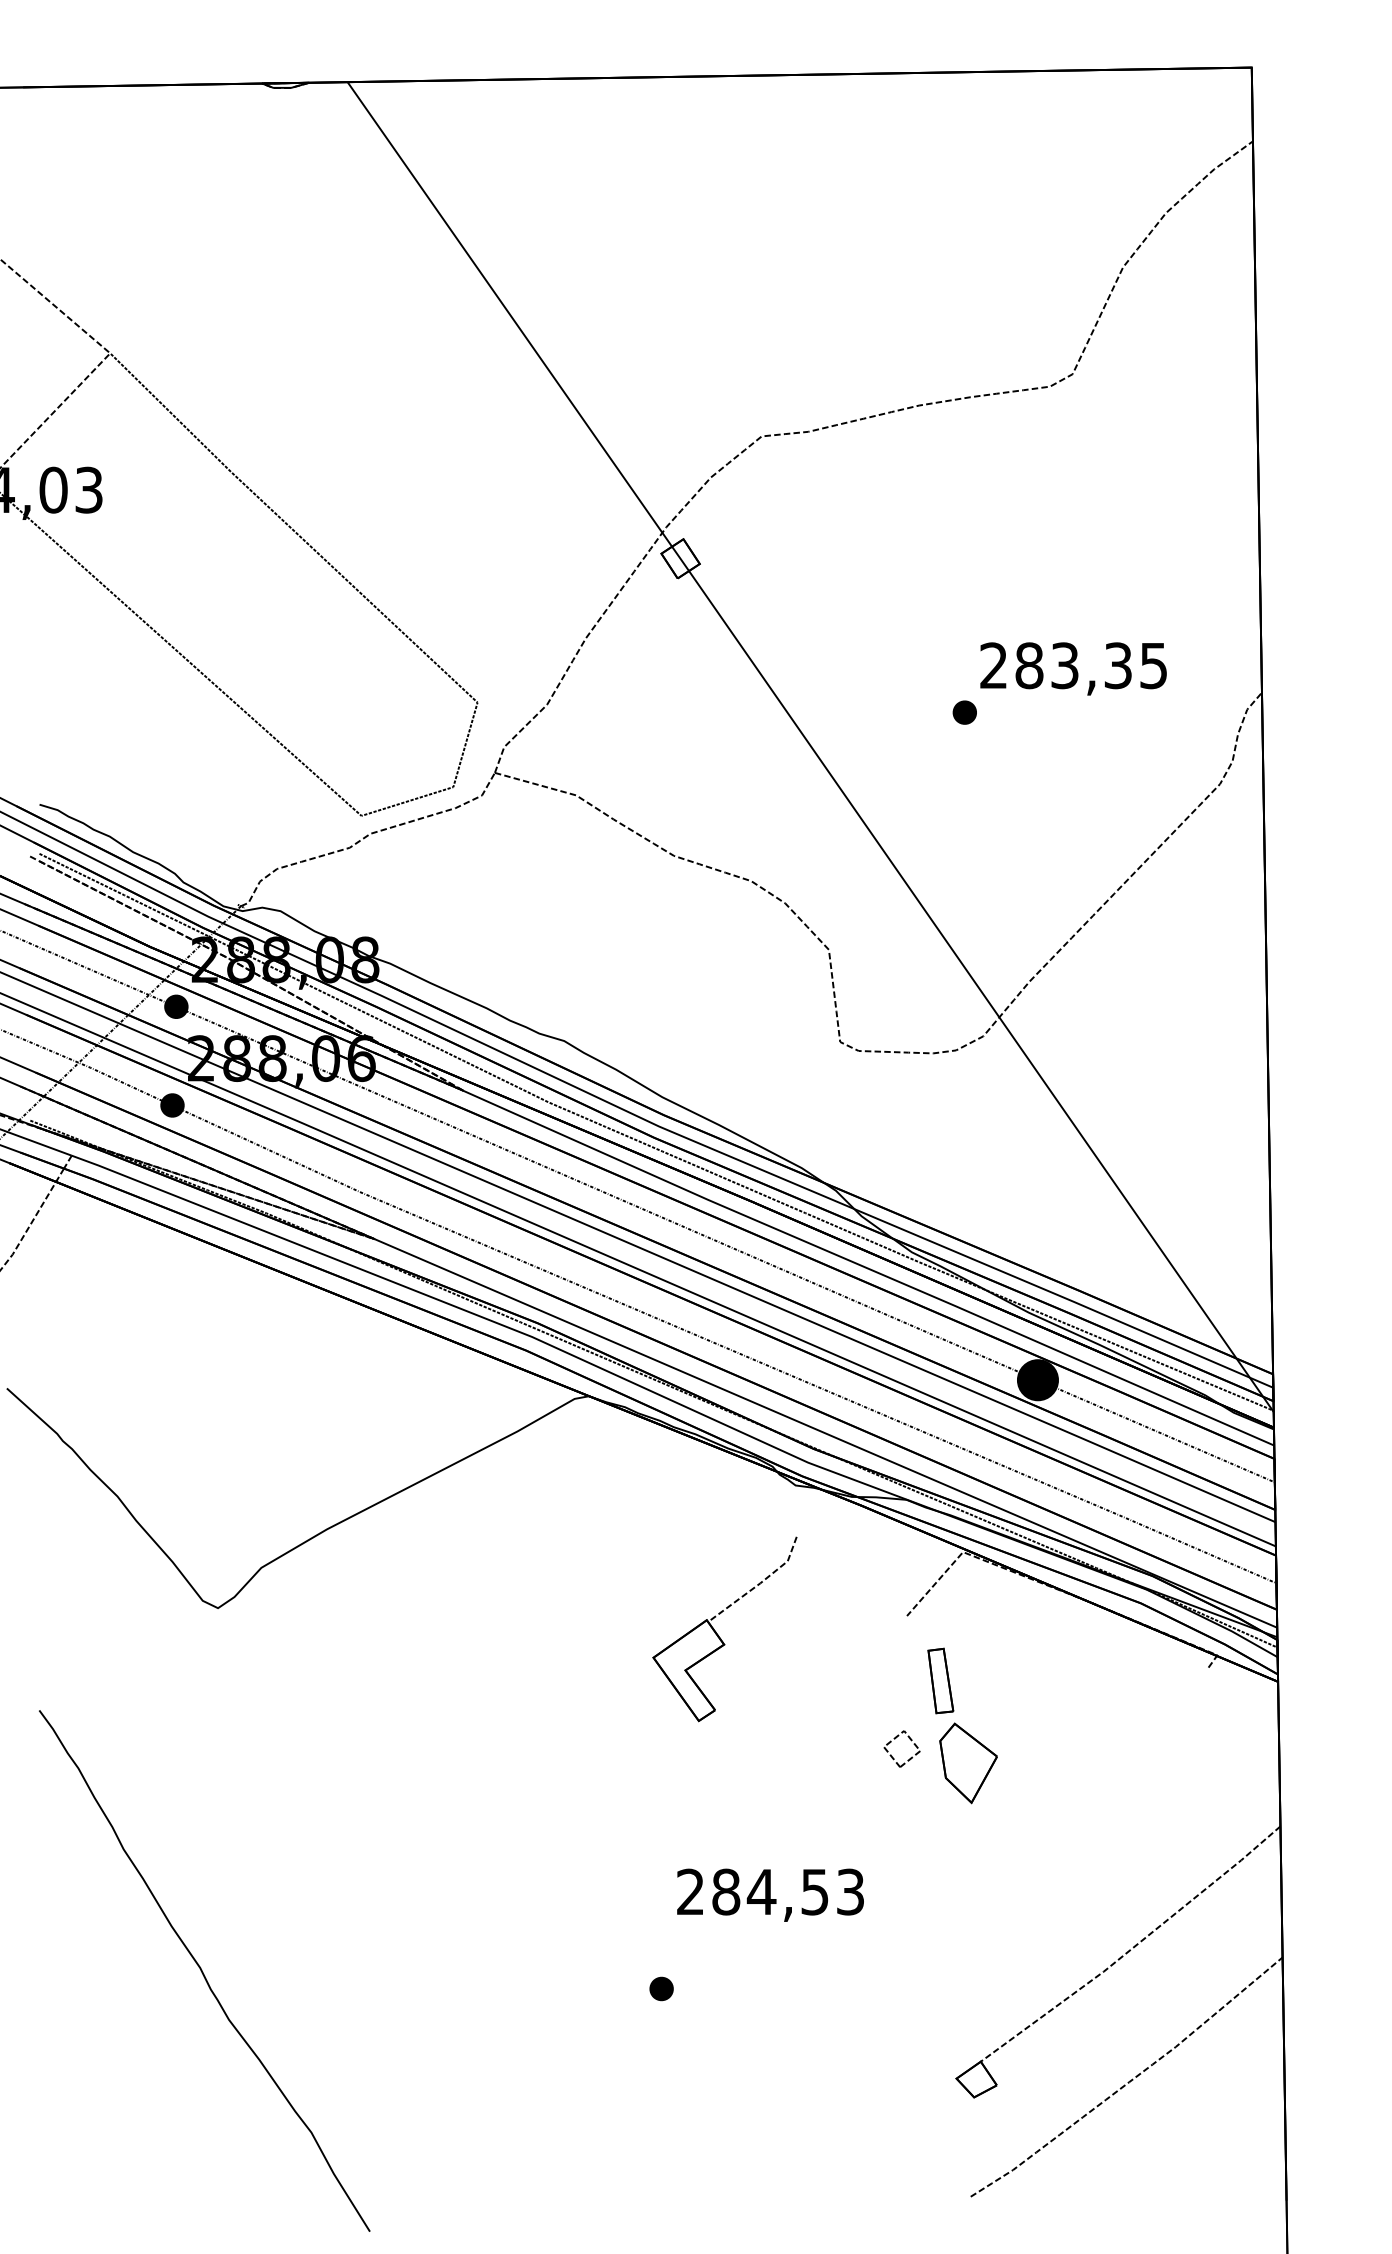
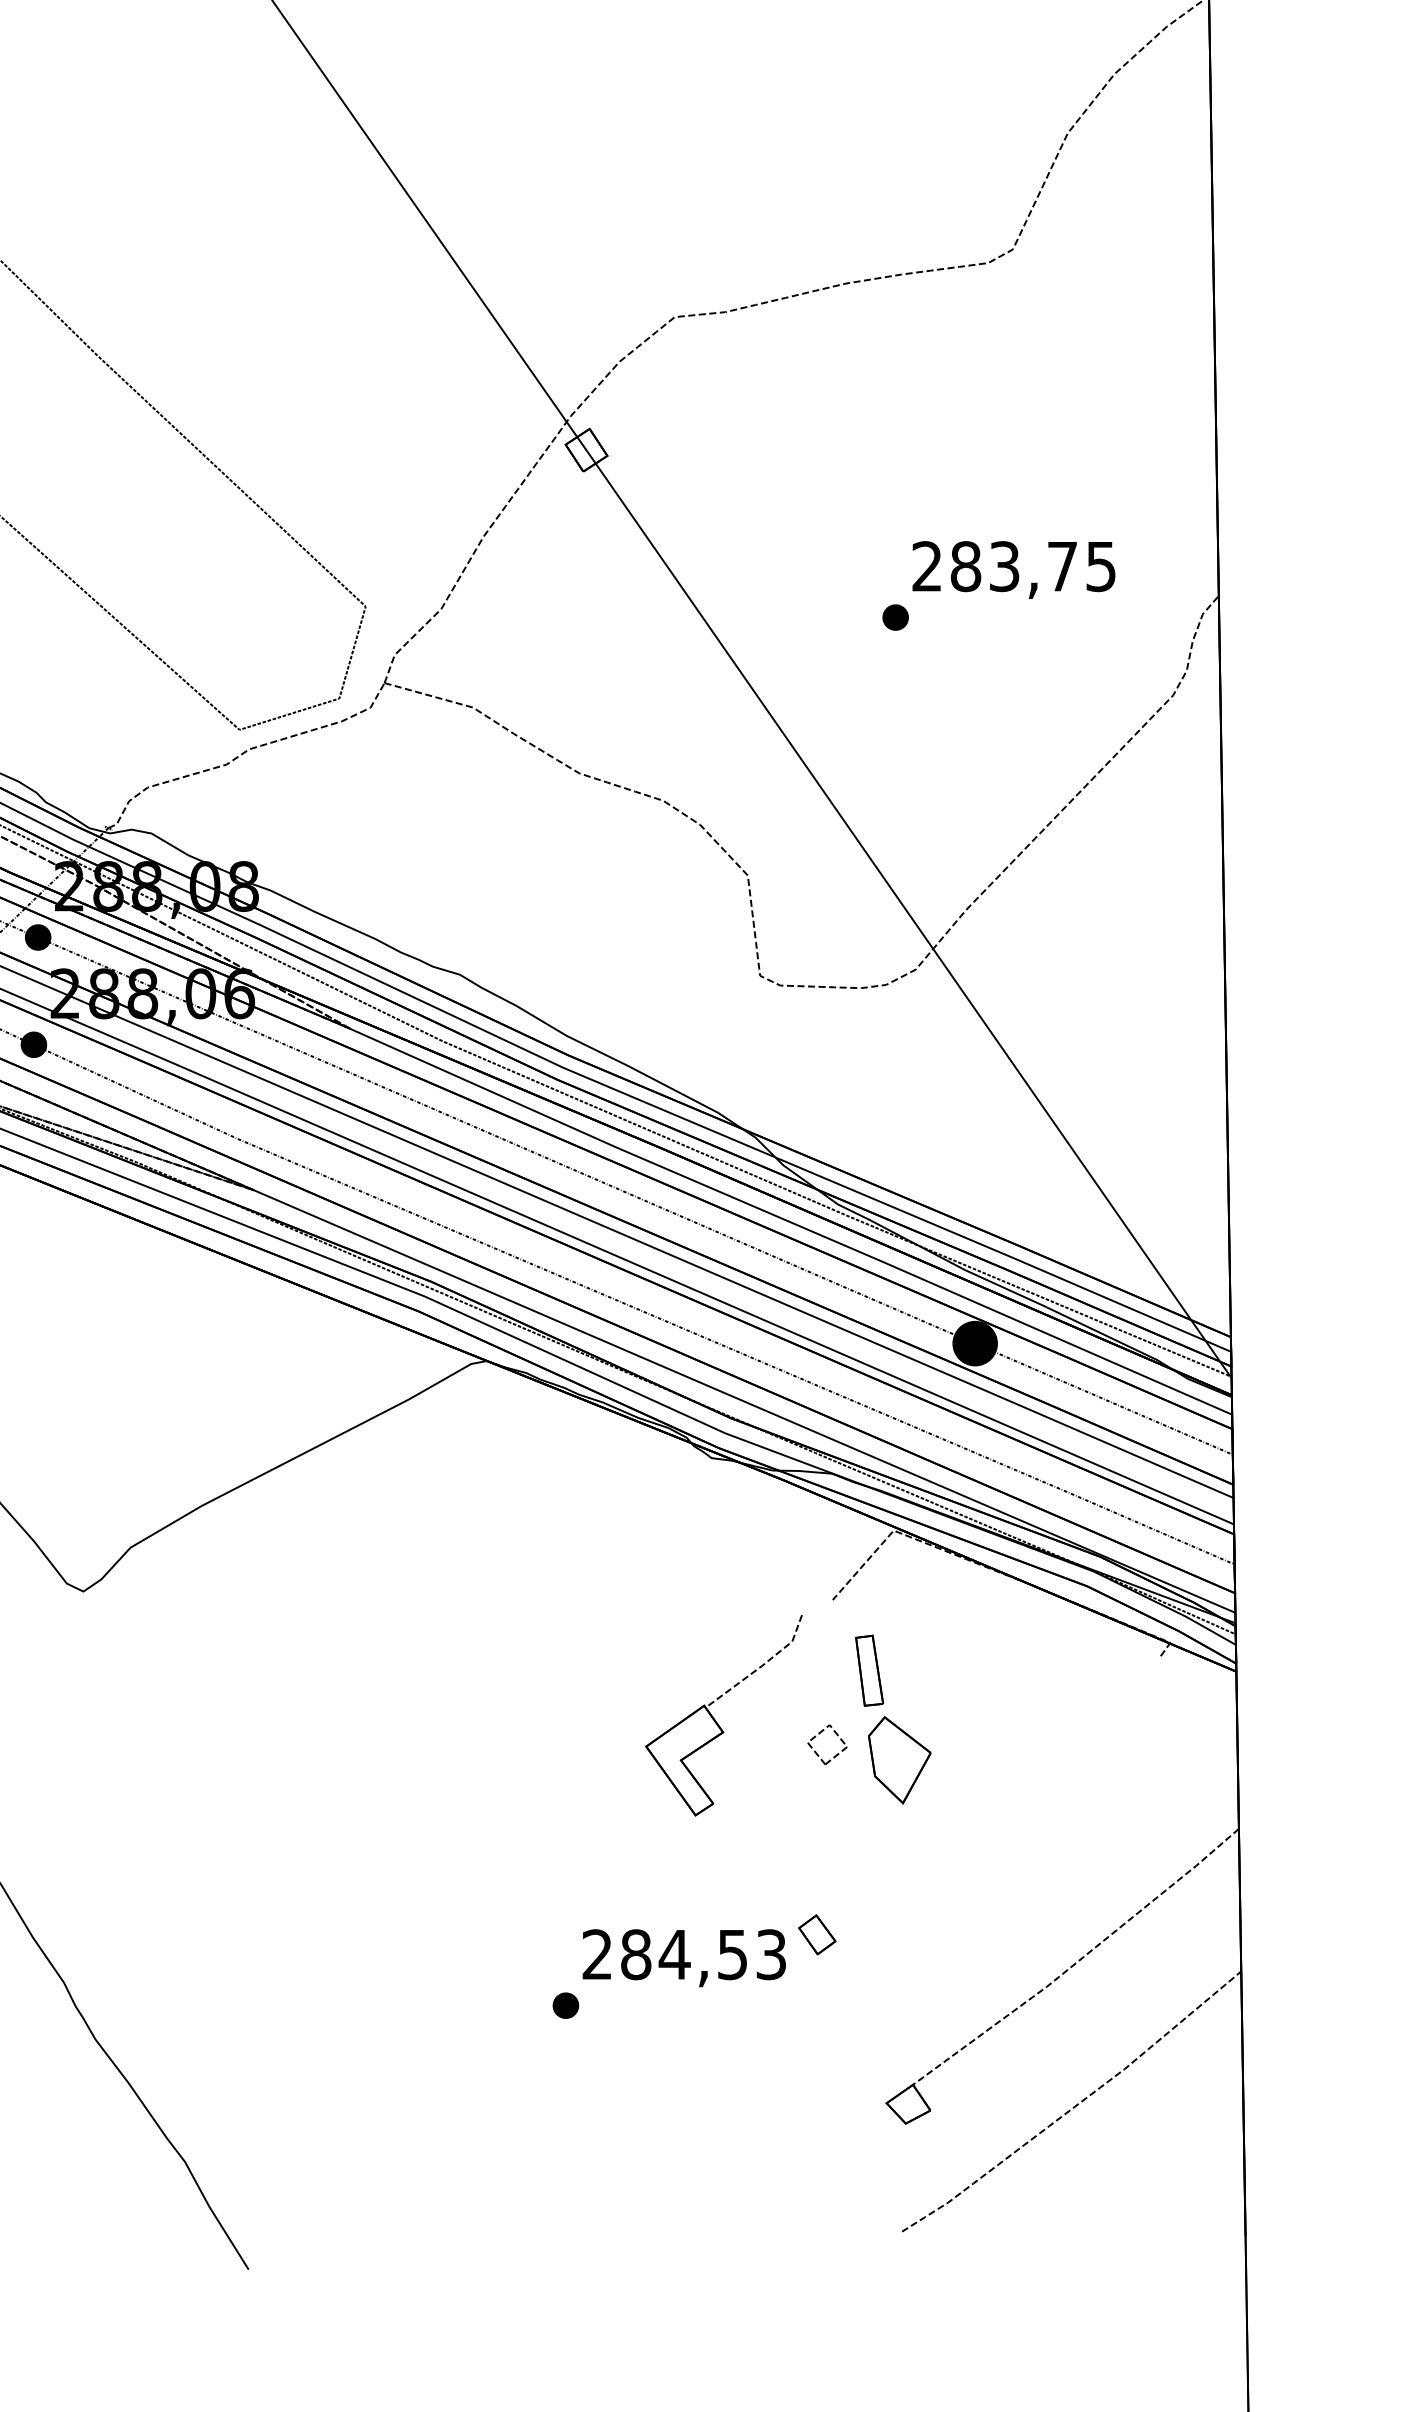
text: (1117, 665) -> (1061, 566), 283,35 -> 283,75
part: (718, 1634) -> (716, 1721), moved
text: (770, 1894) -> (684, 1957), moved
part: (892, 1923) -> (816, 1934), added

